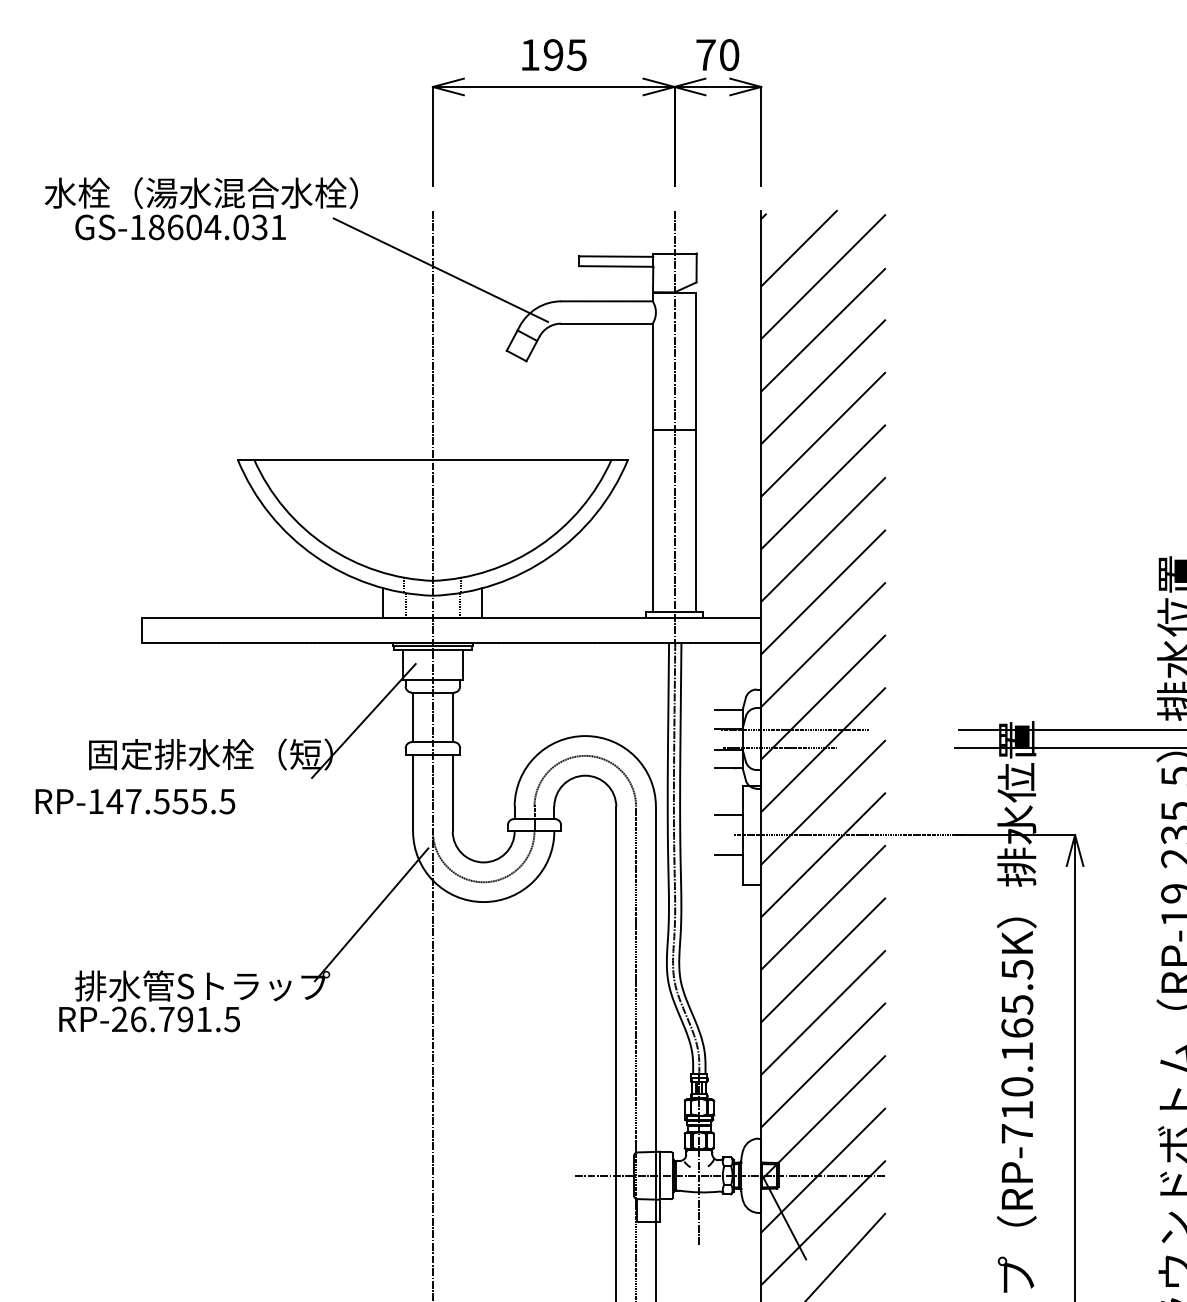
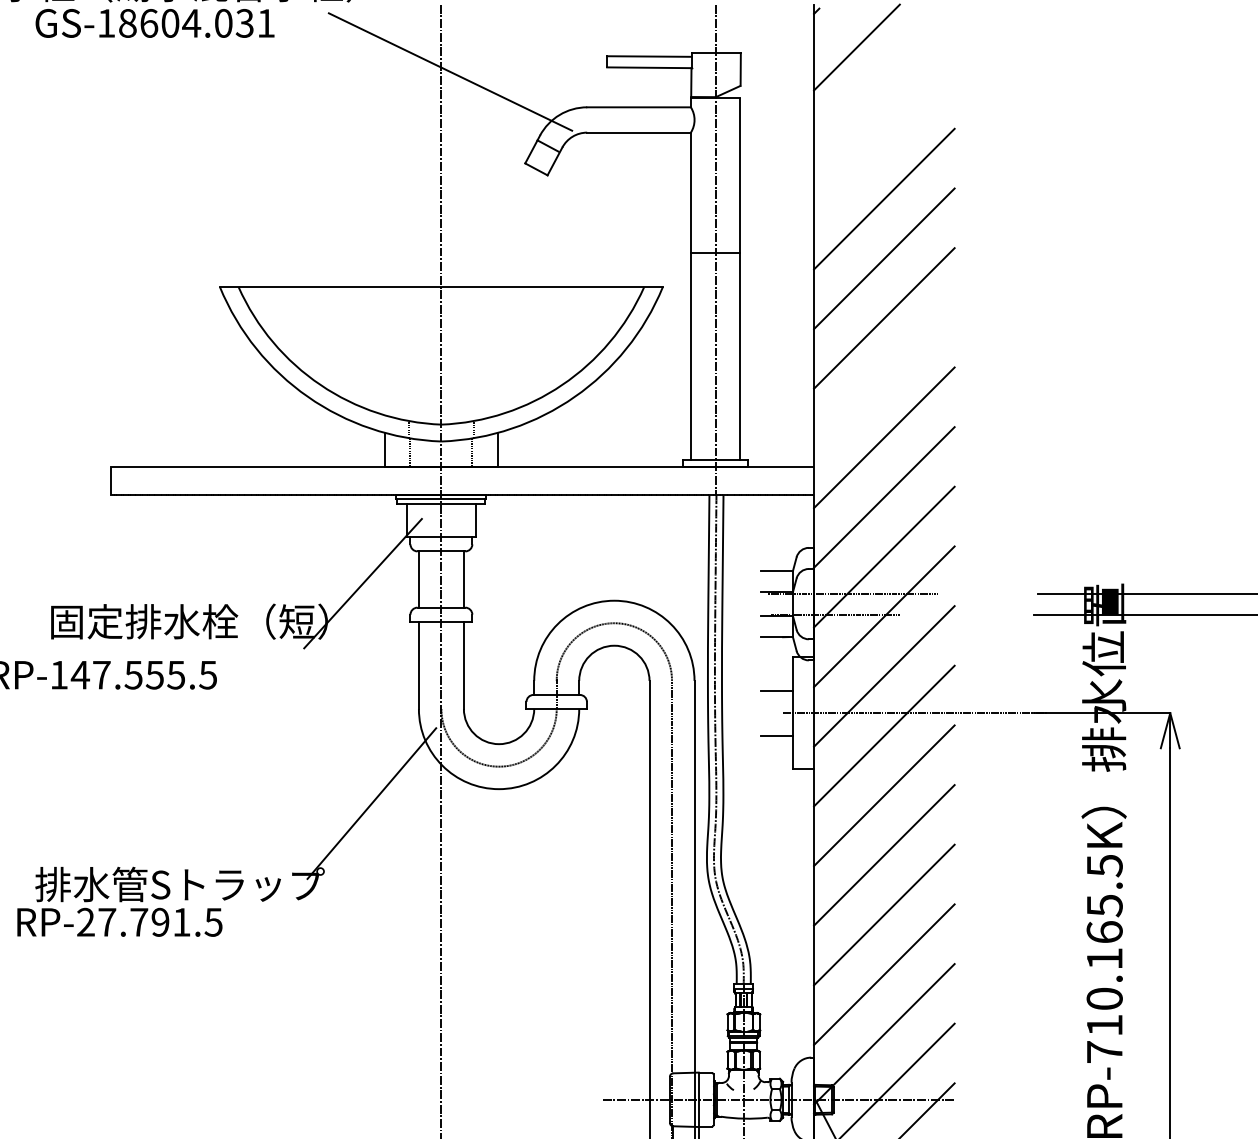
line: (823, 277) -> (884, 80), removed
line: (823, 329) -> (884, 139), removed
line: (823, 539) -> (884, 377), removed
text: (138, 1019) -> (107, 922), RP-26.791.5 -> RP-27.791.5

